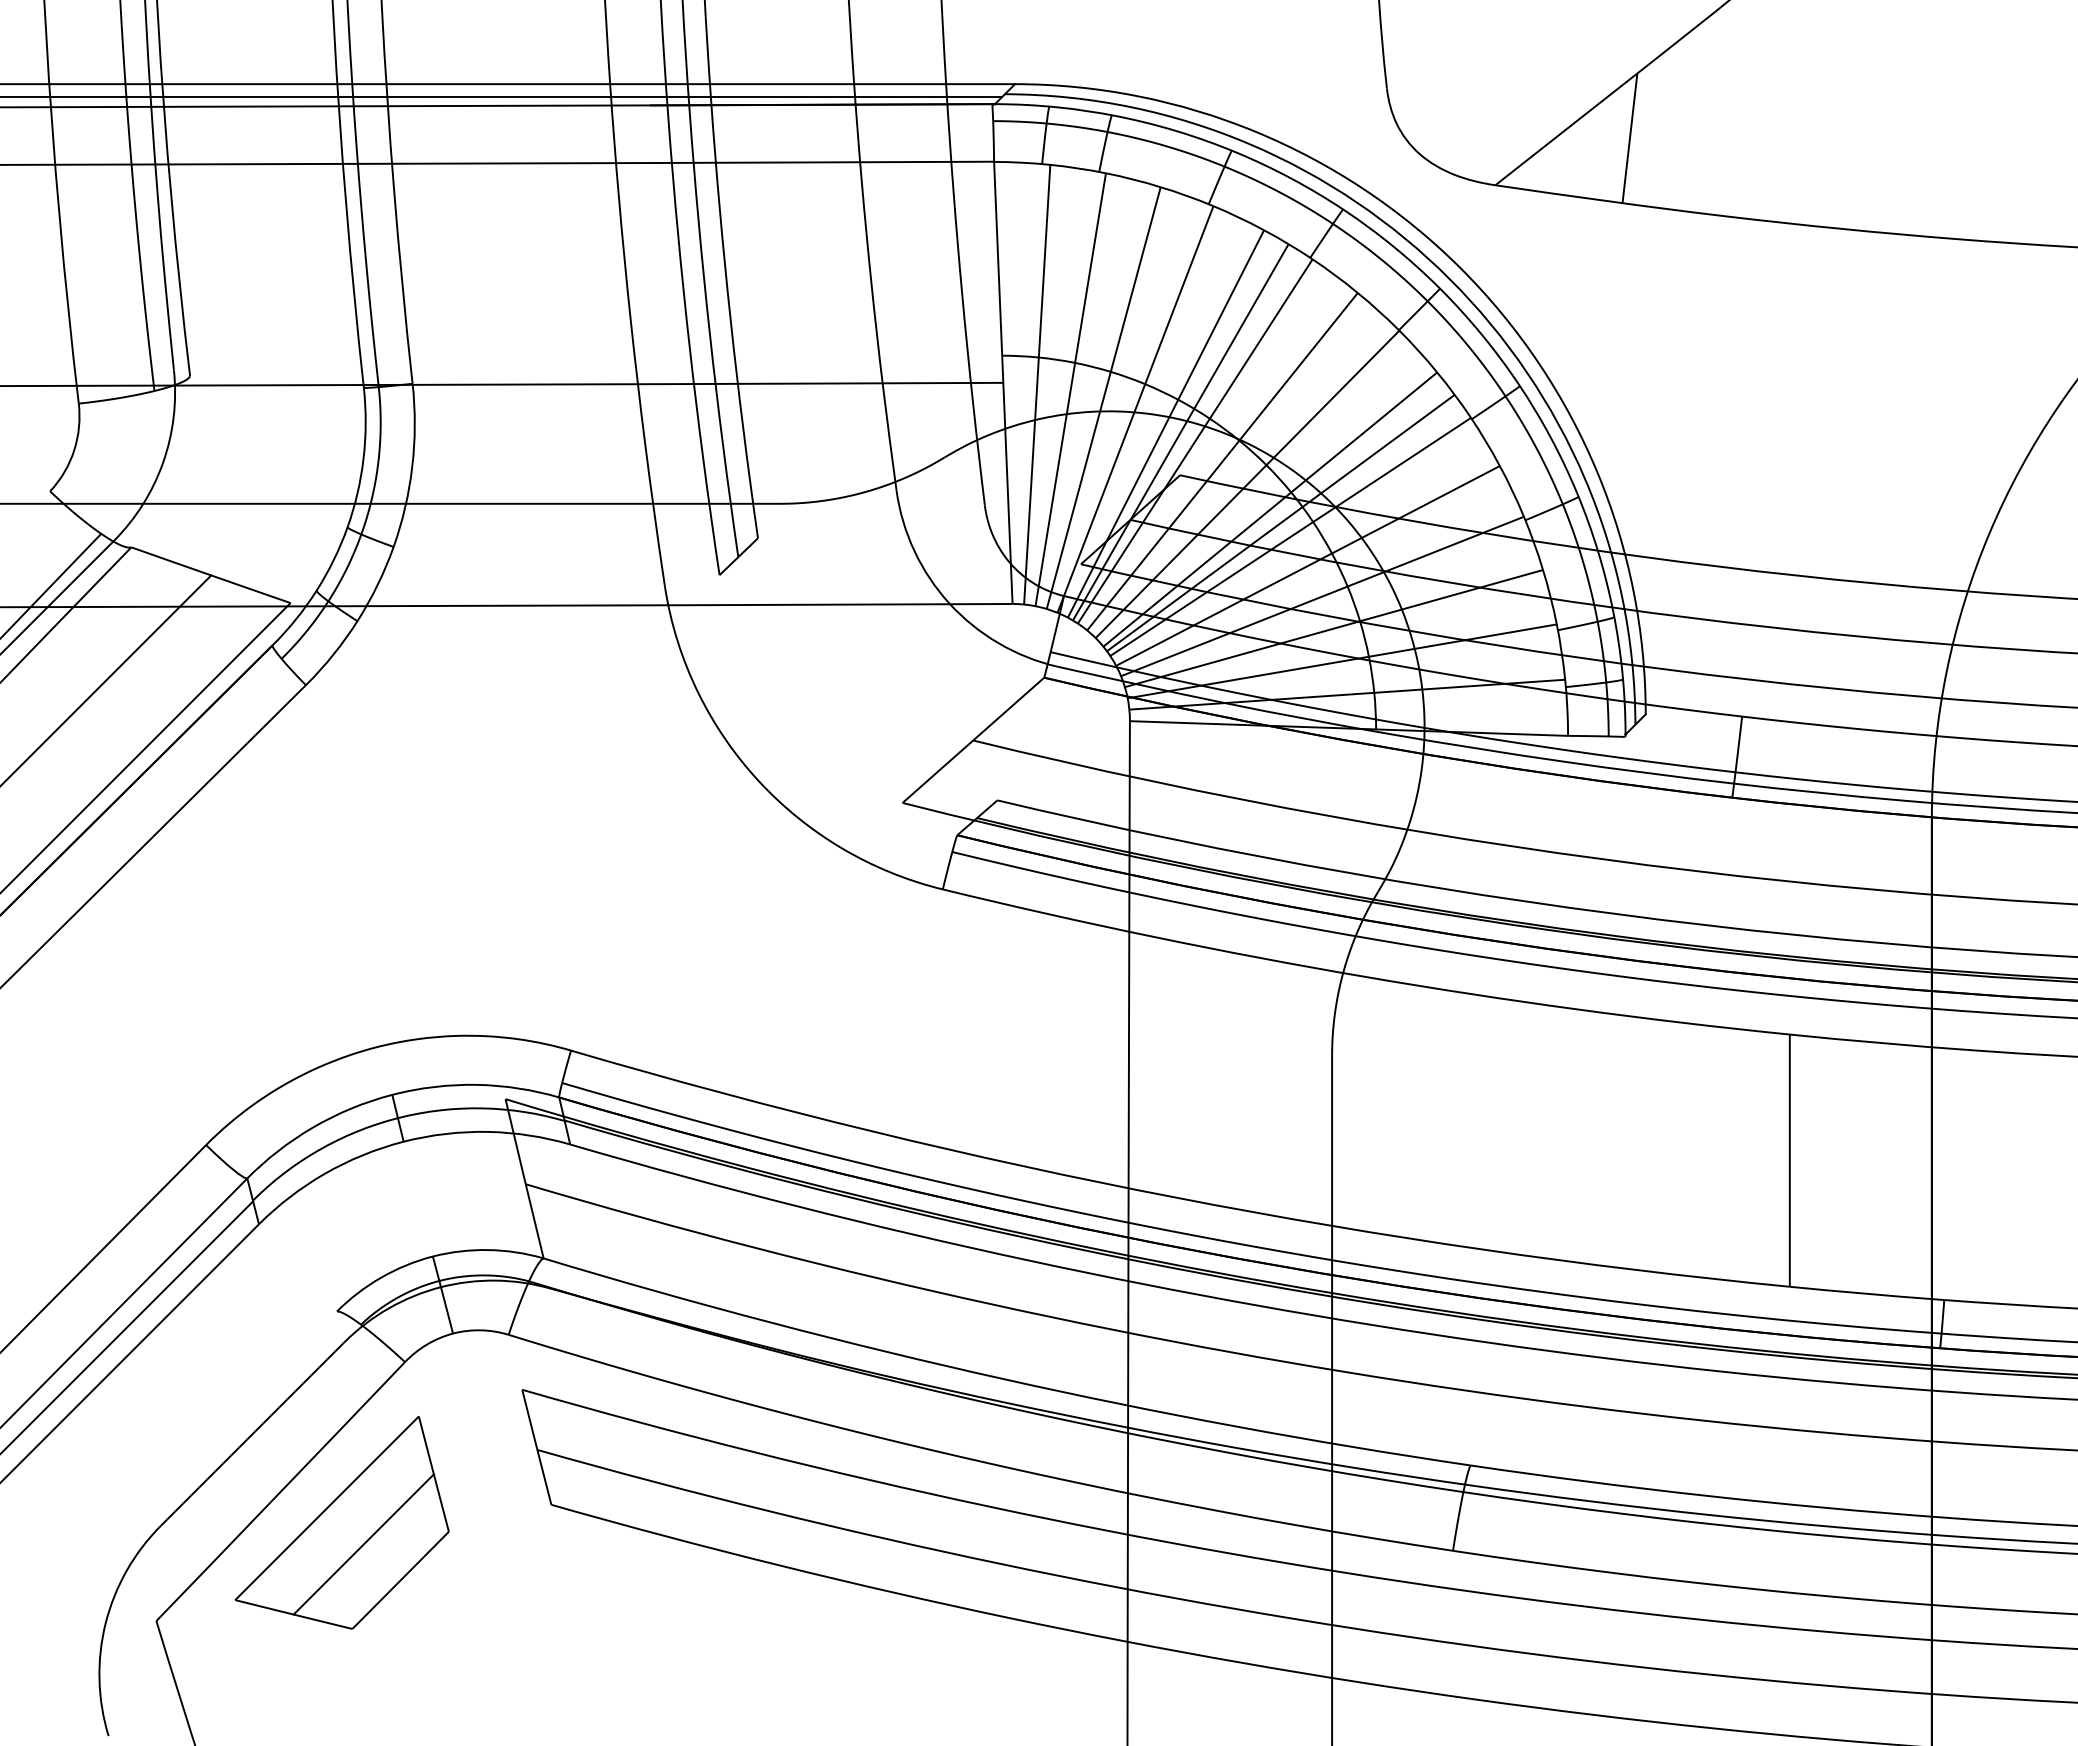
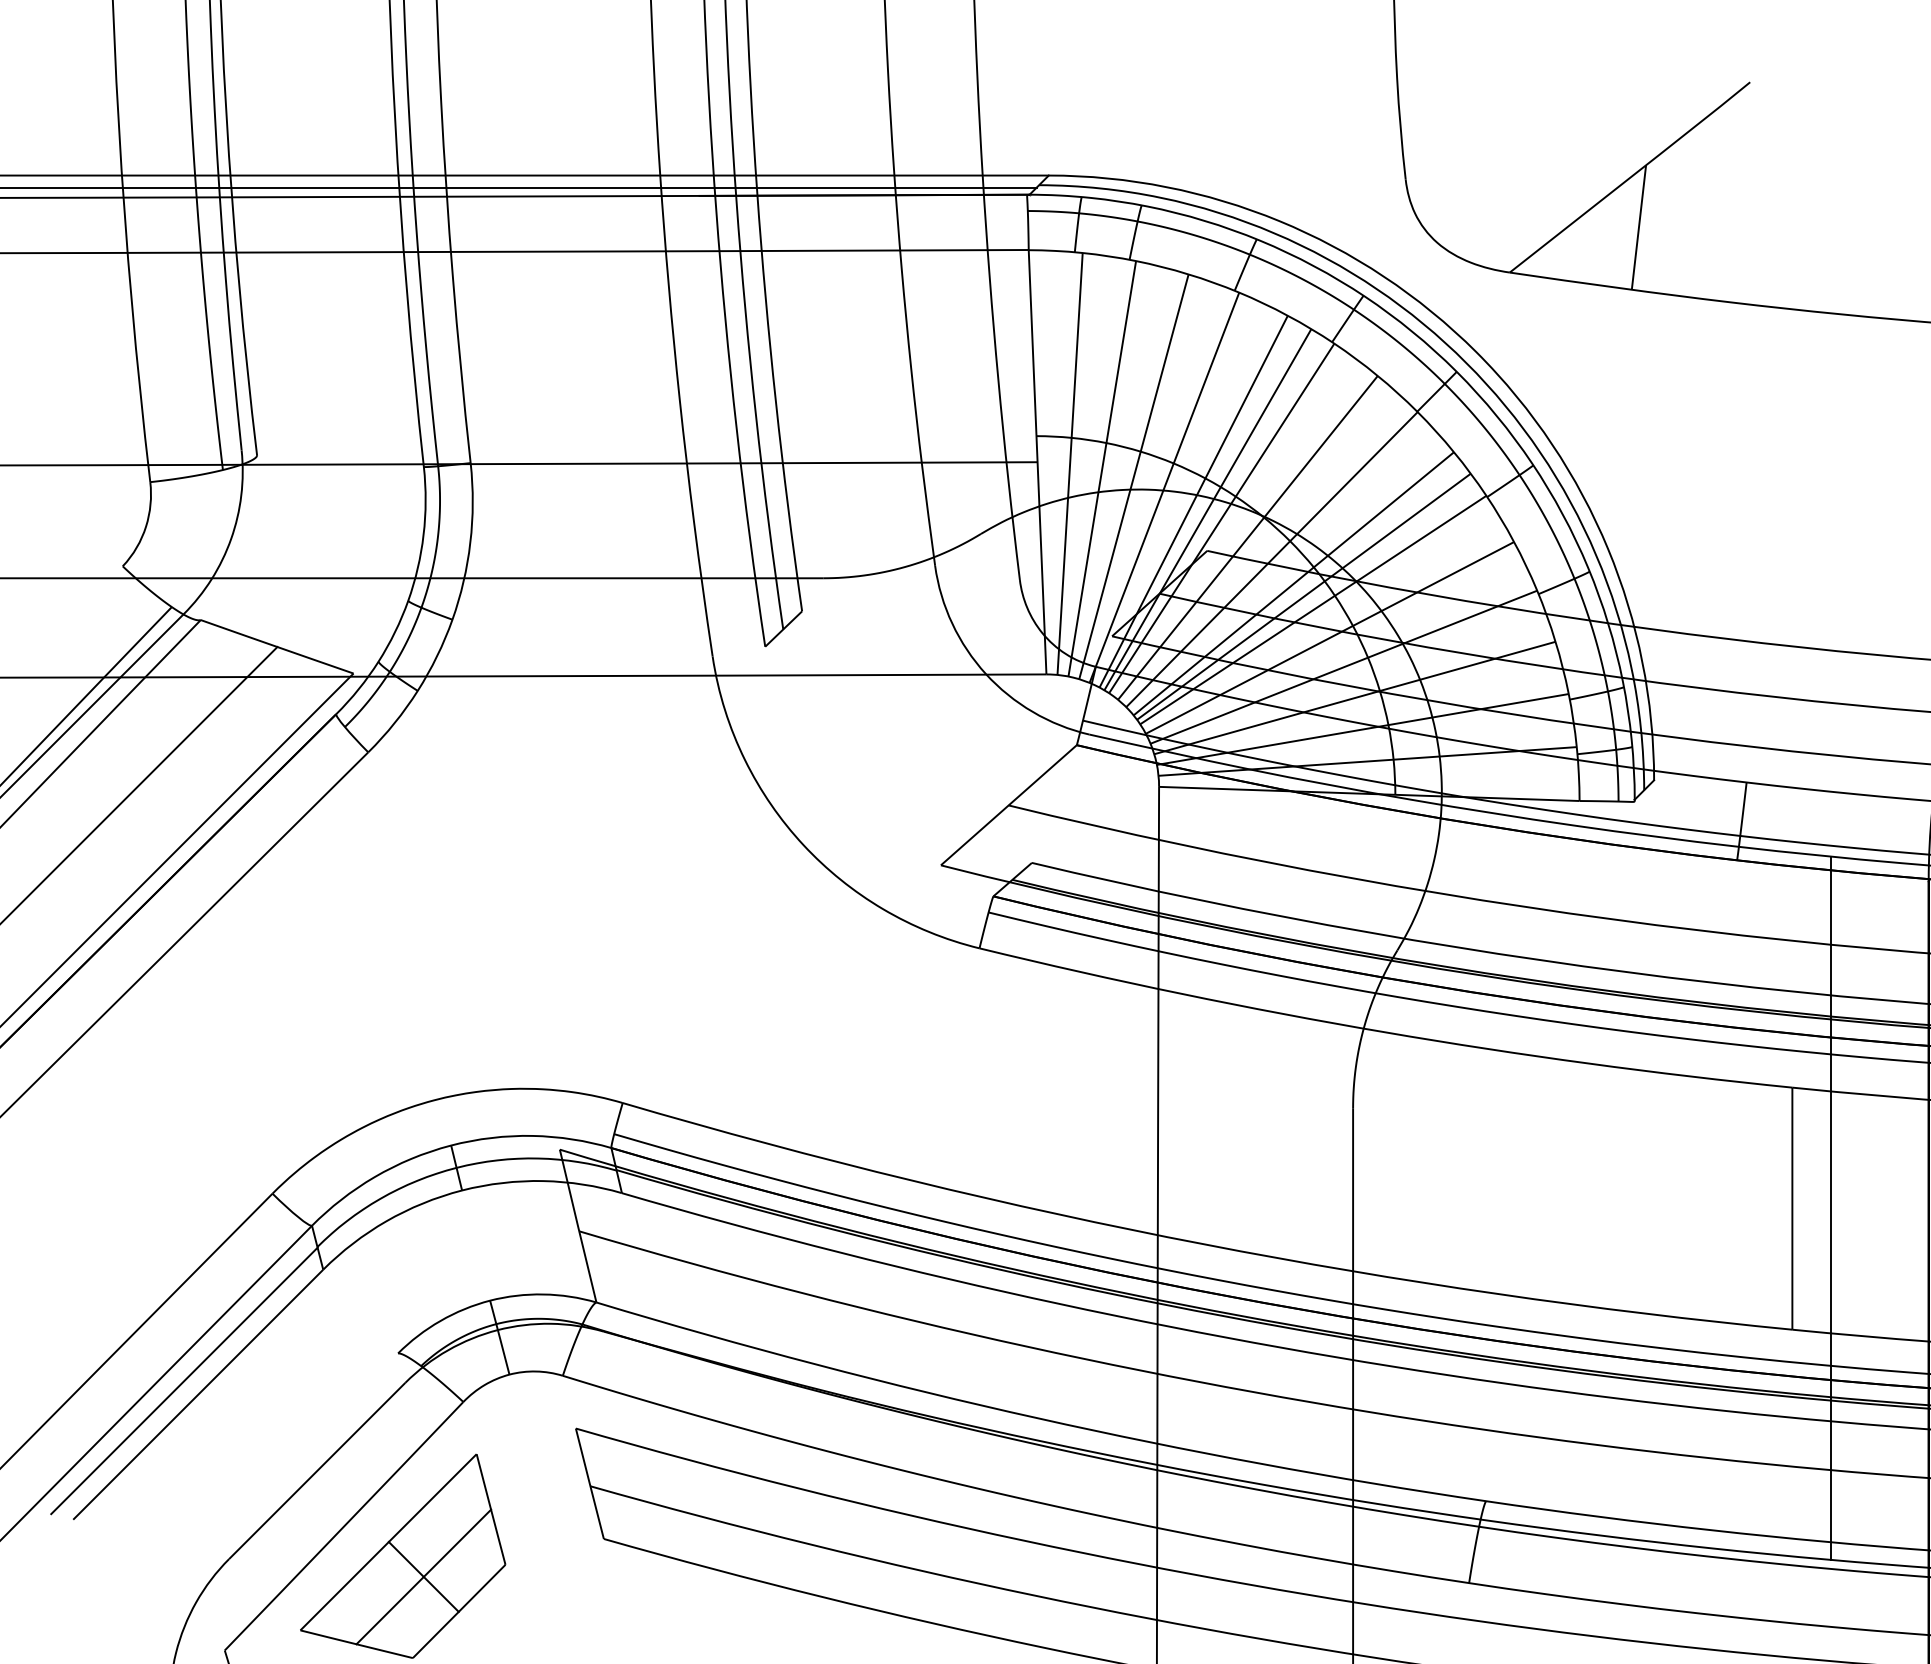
line: (1829, 1159) -> (1830, 1207), added
line: (363, 1543) -> (423, 1576), added

